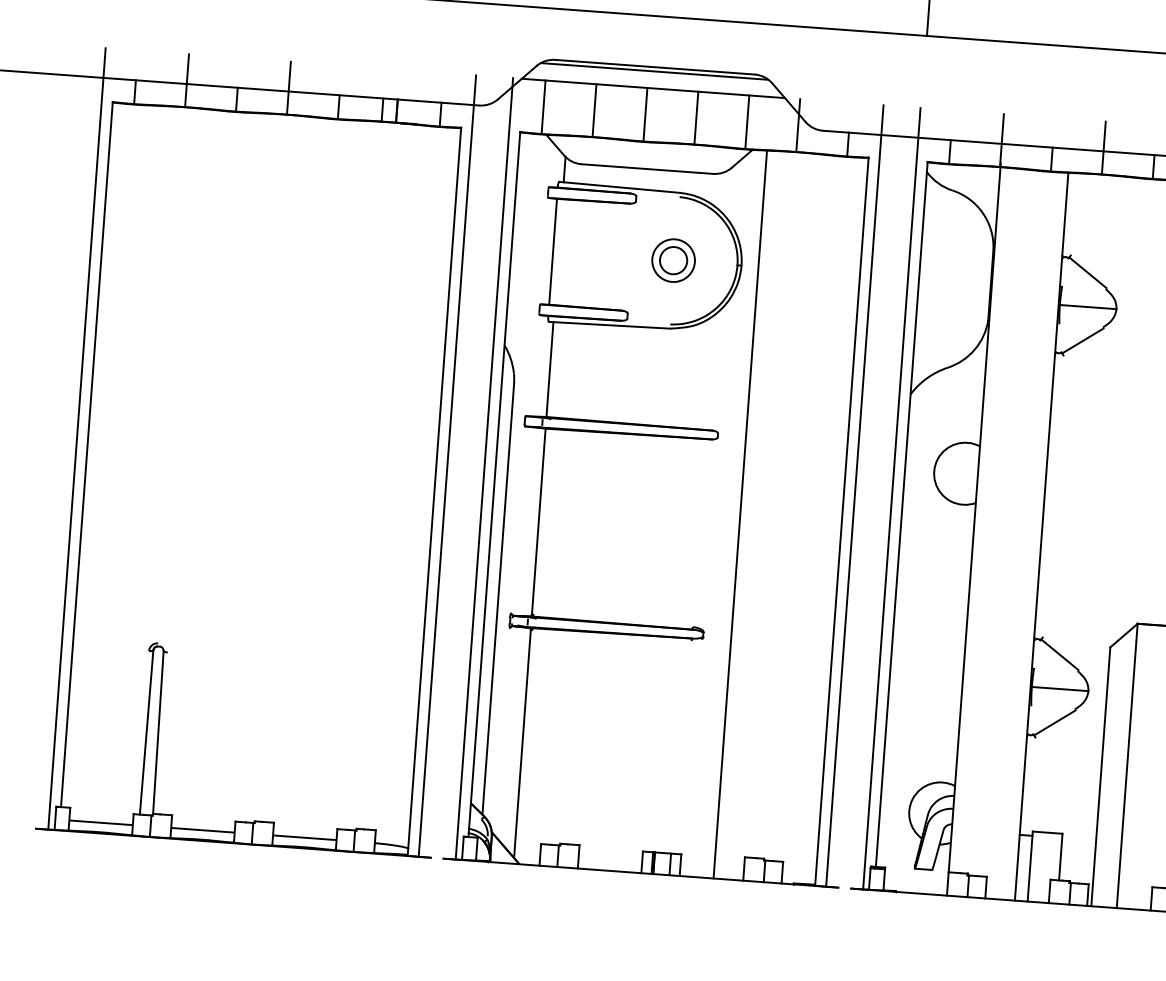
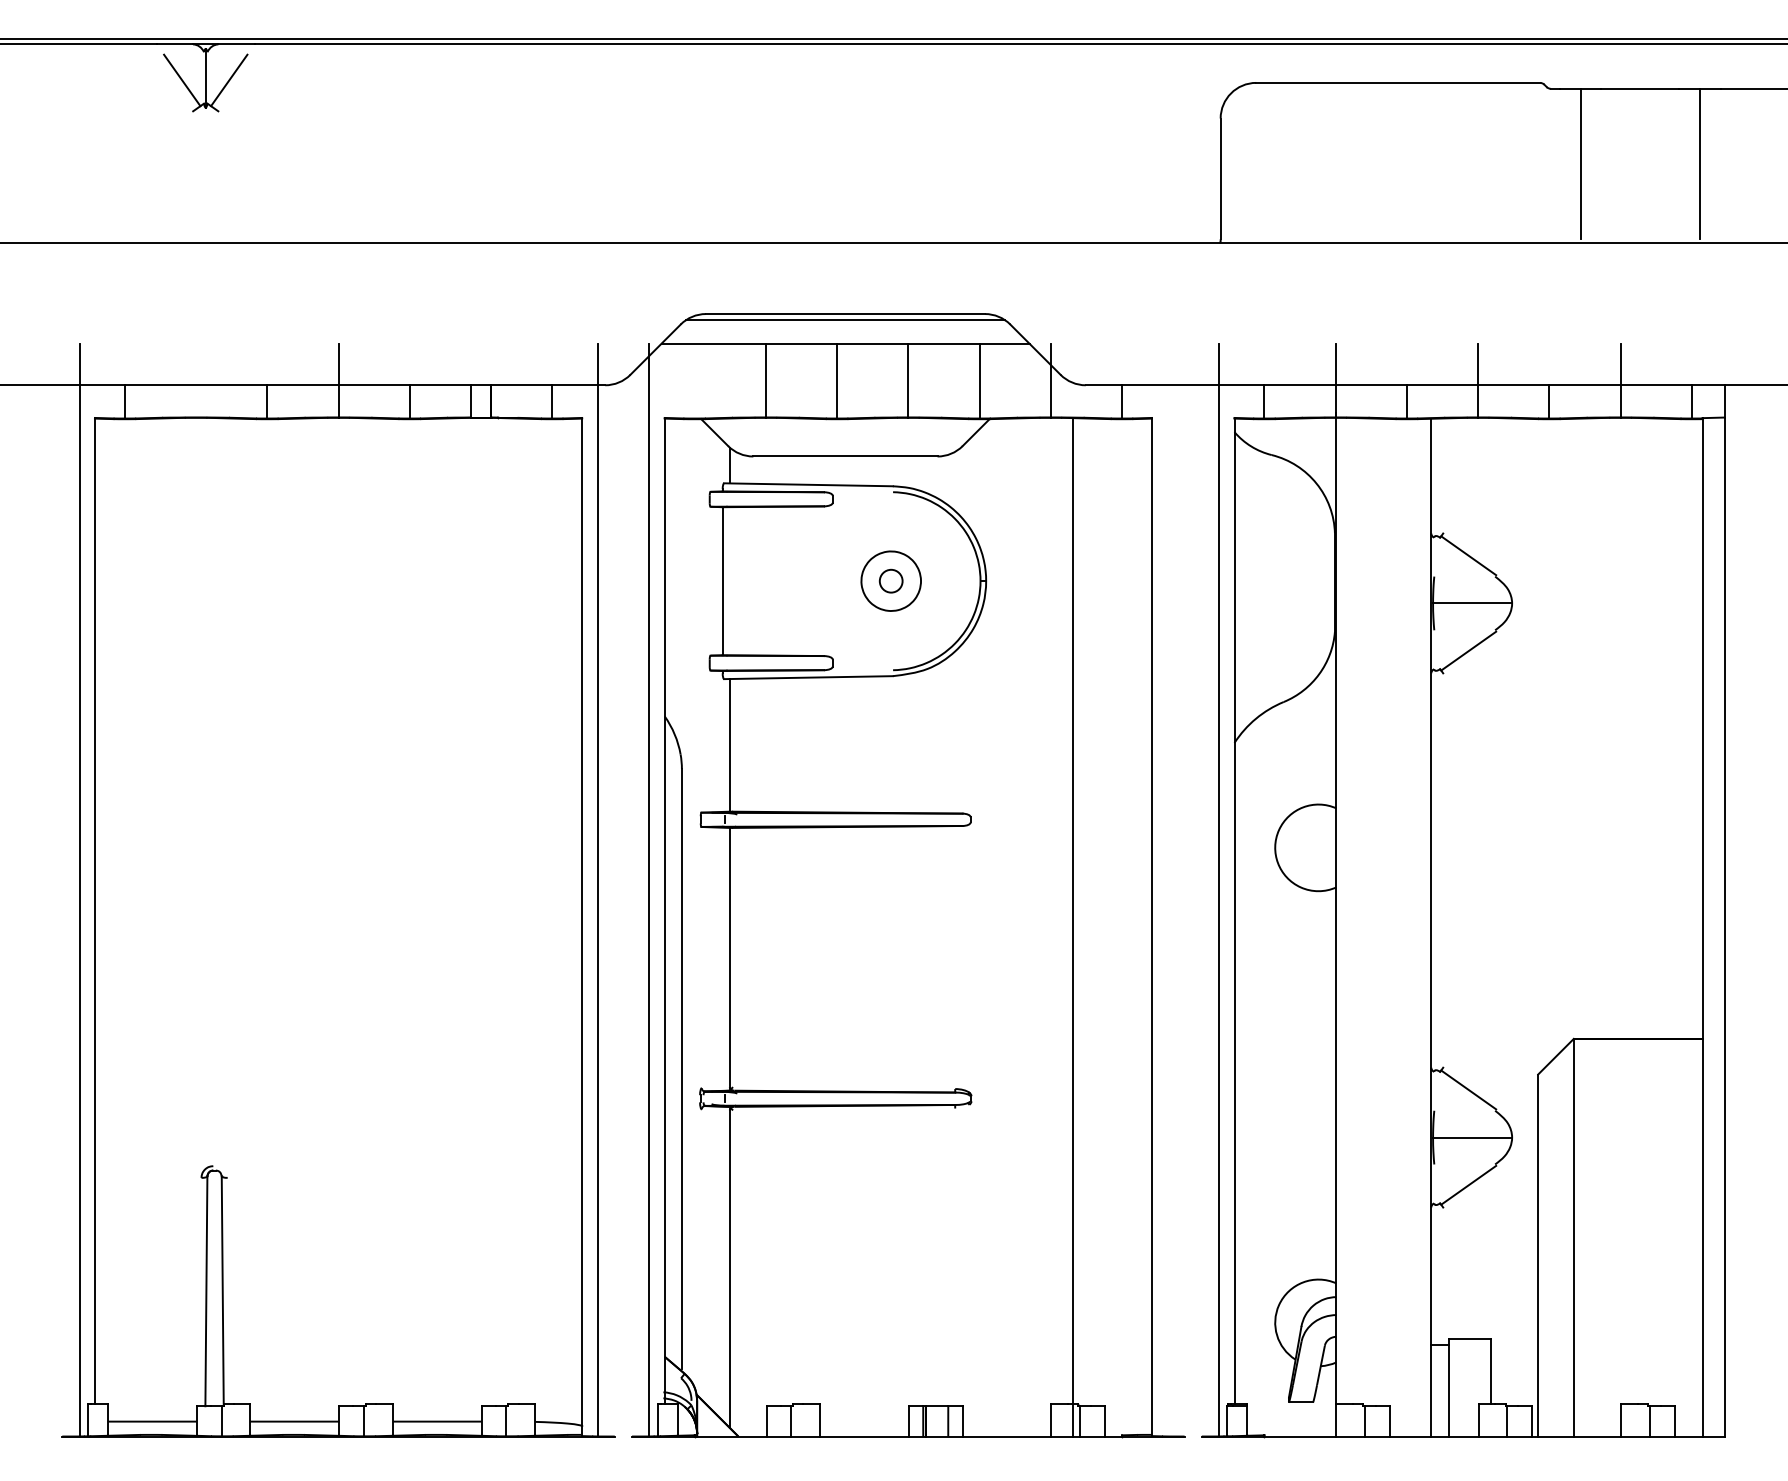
line: (187, 80) -> (196, 380), removed
line: (543, 106) -> (694, 380), removed
circle: (673, 260) -> (891, 581), size x0.6
line: (854, 495) -> (1167, 889), removed
line: (740, 514) -> (1072, 927), moved

